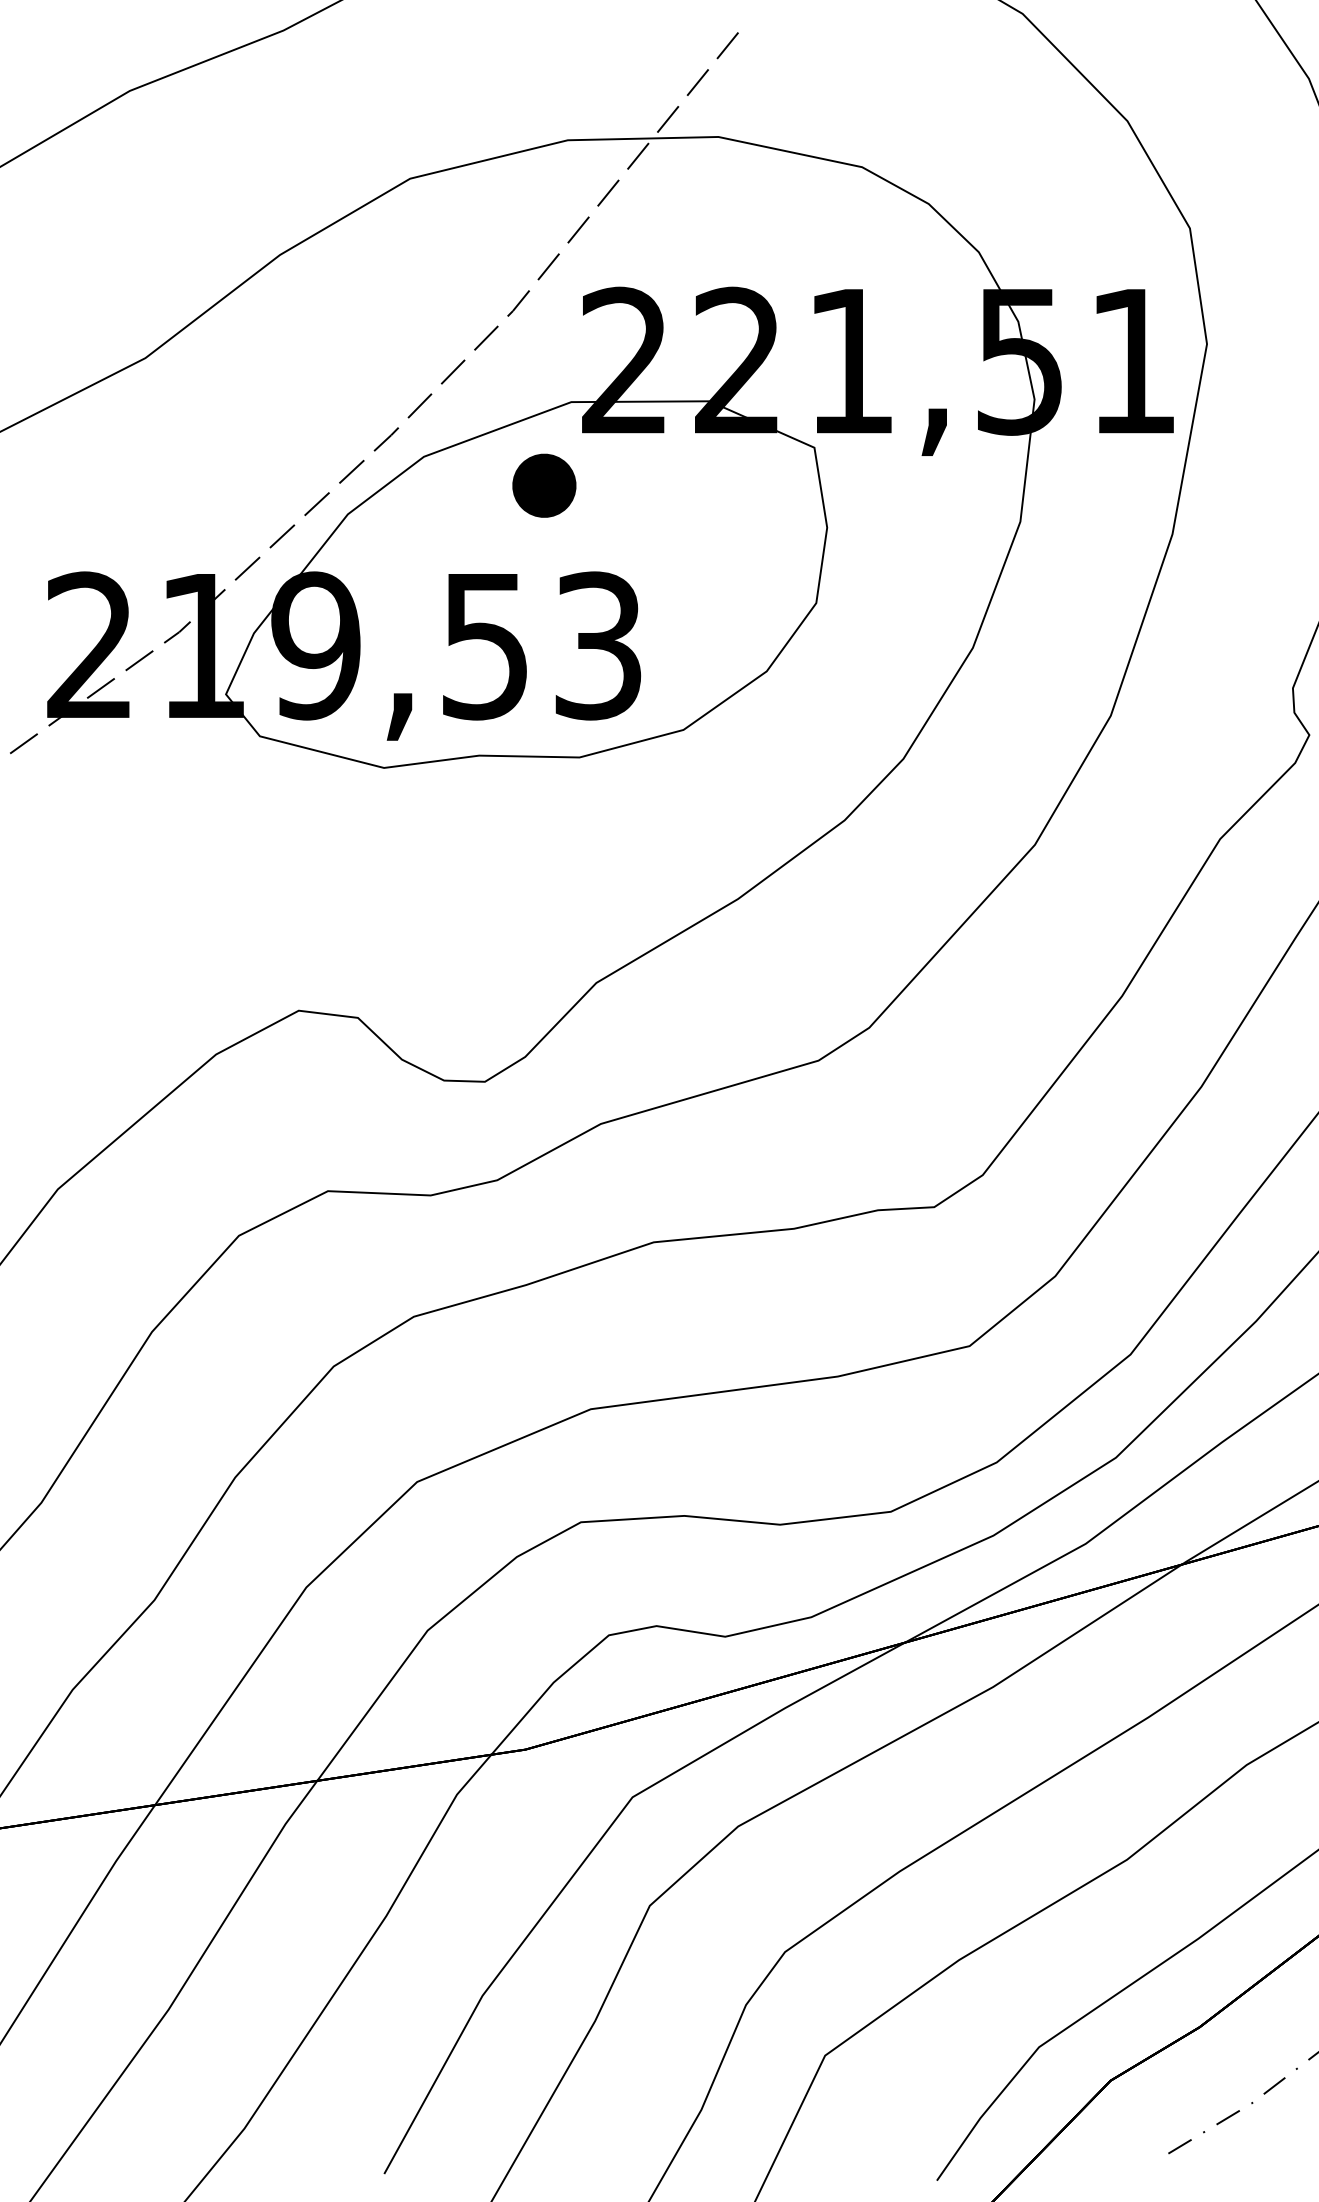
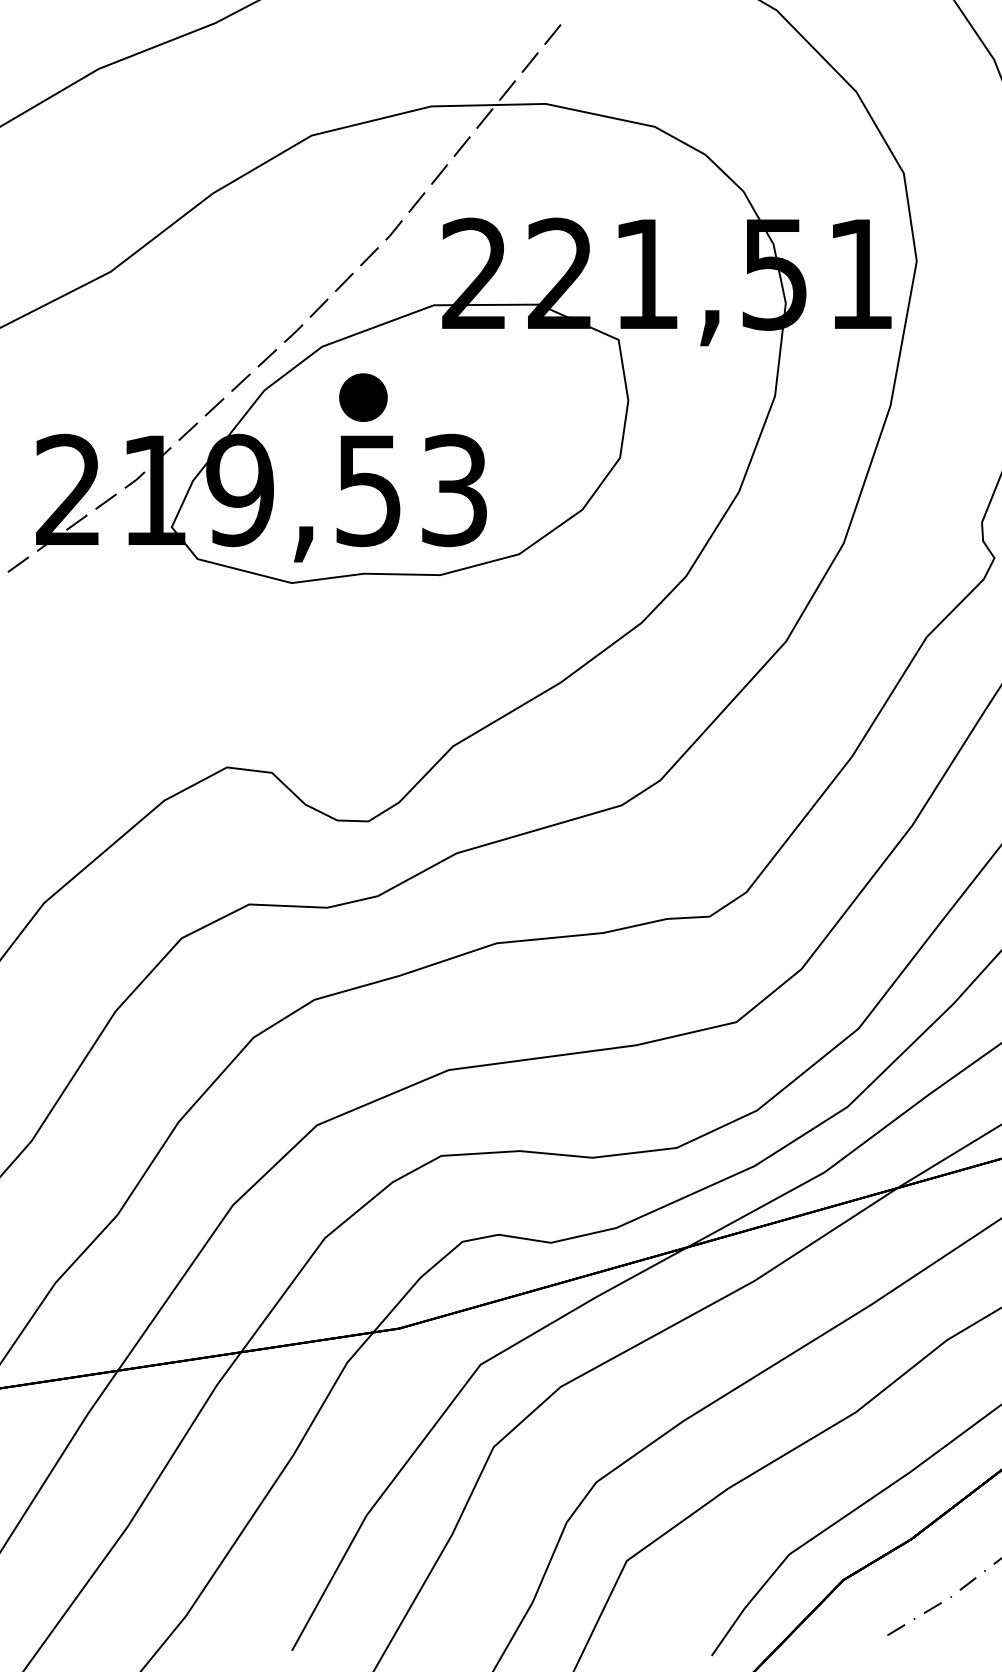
part: (544, 485) -> (363, 397), moved

